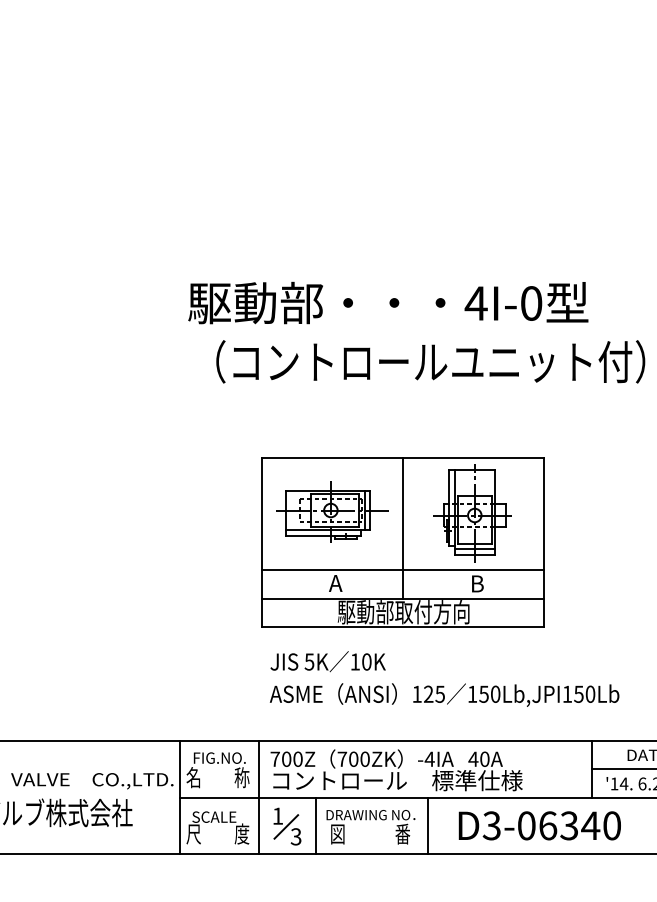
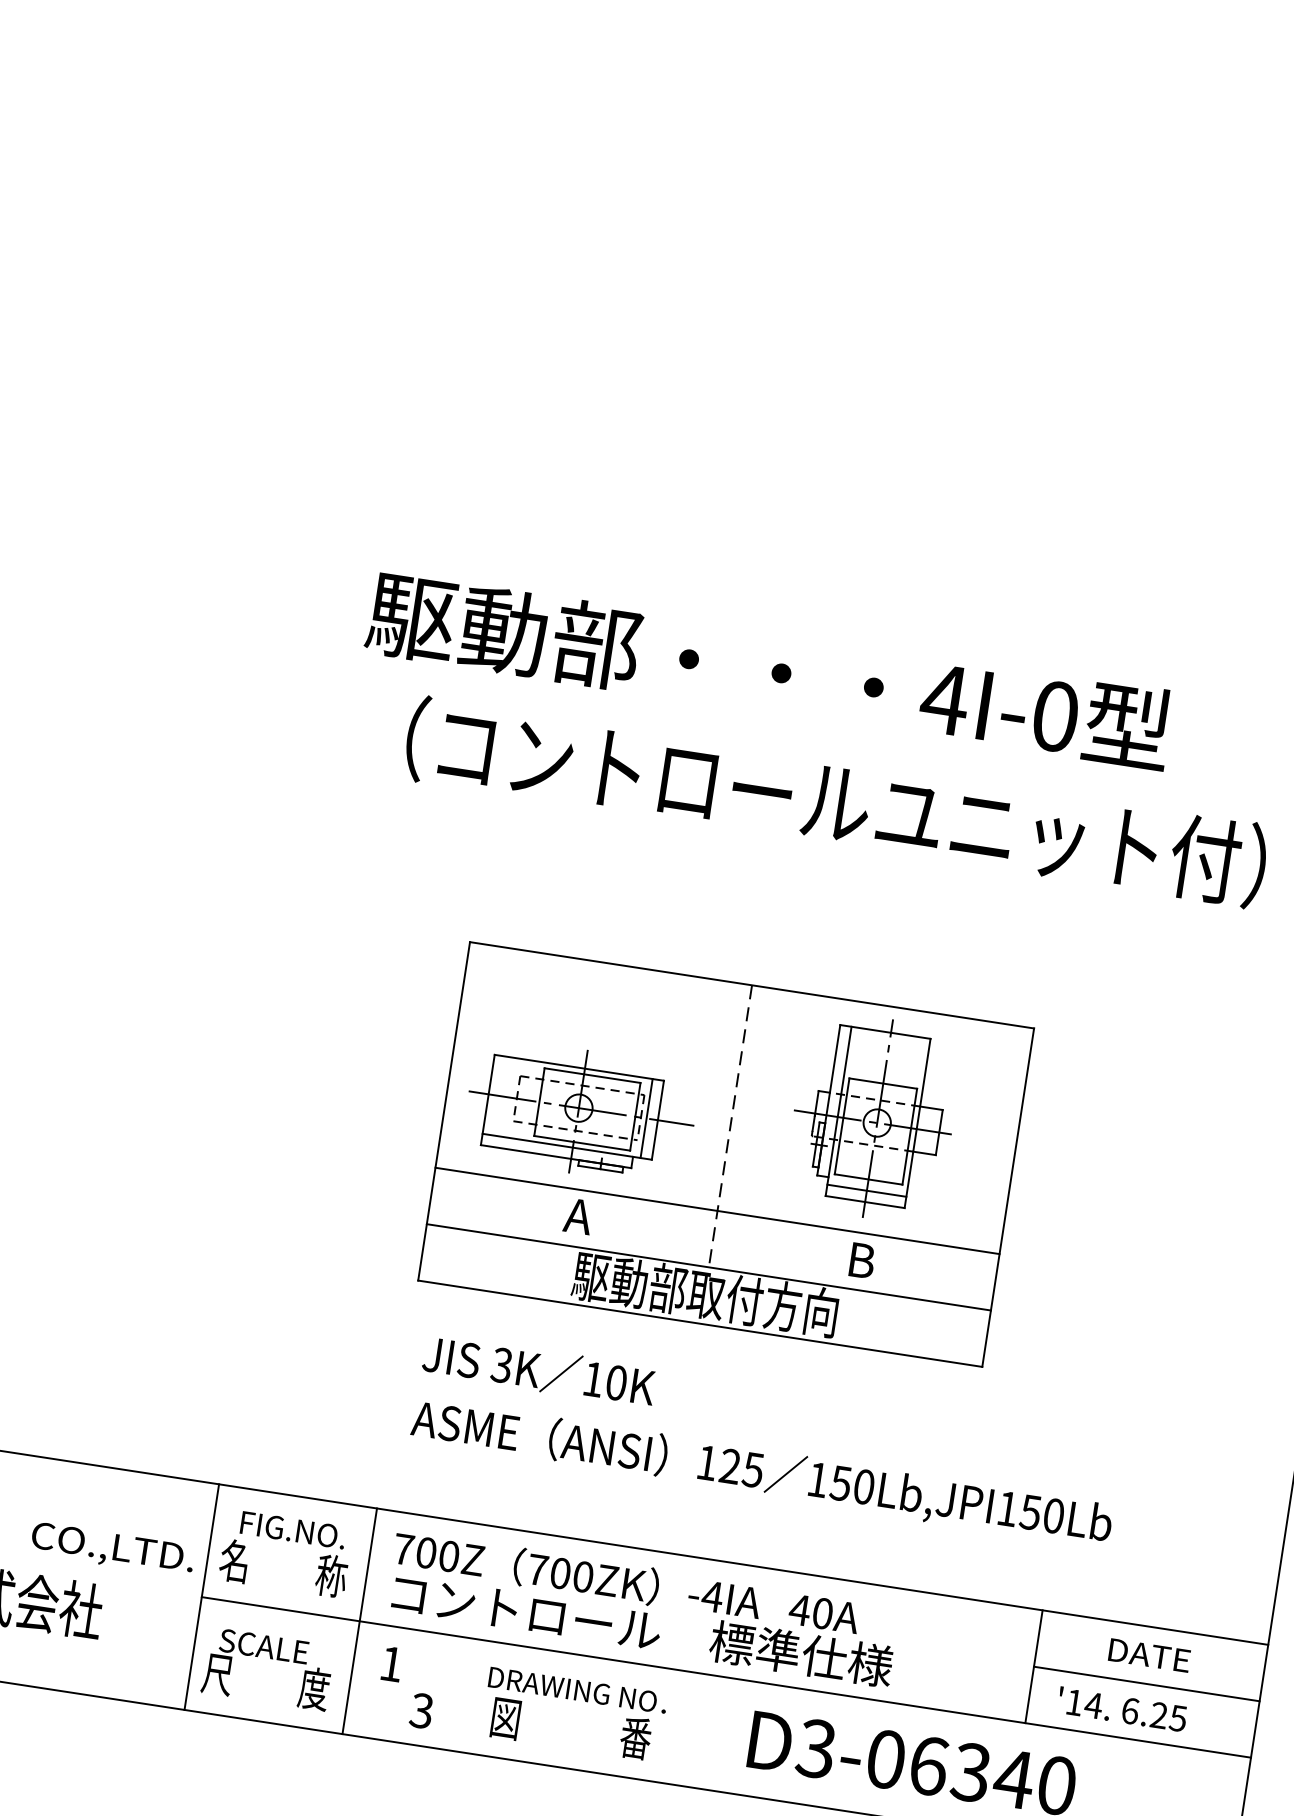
part: (332, 511) -> (581, 1110), moved
line: (403, 528) -> (730, 1127), solid -> dashed
text: (309, 661) -> (502, 1364), 5K -> 3K
line: (315, 825) -> (463, 1694), removed
line: (428, 825) -> (689, 1728), removed
line: (286, 826) -> (405, 1687), removed

